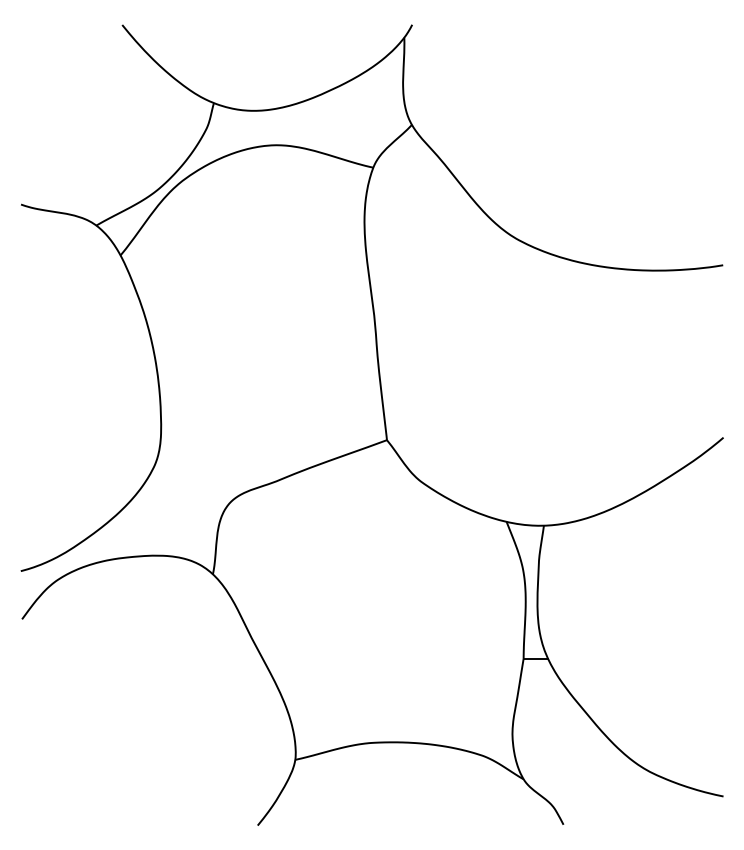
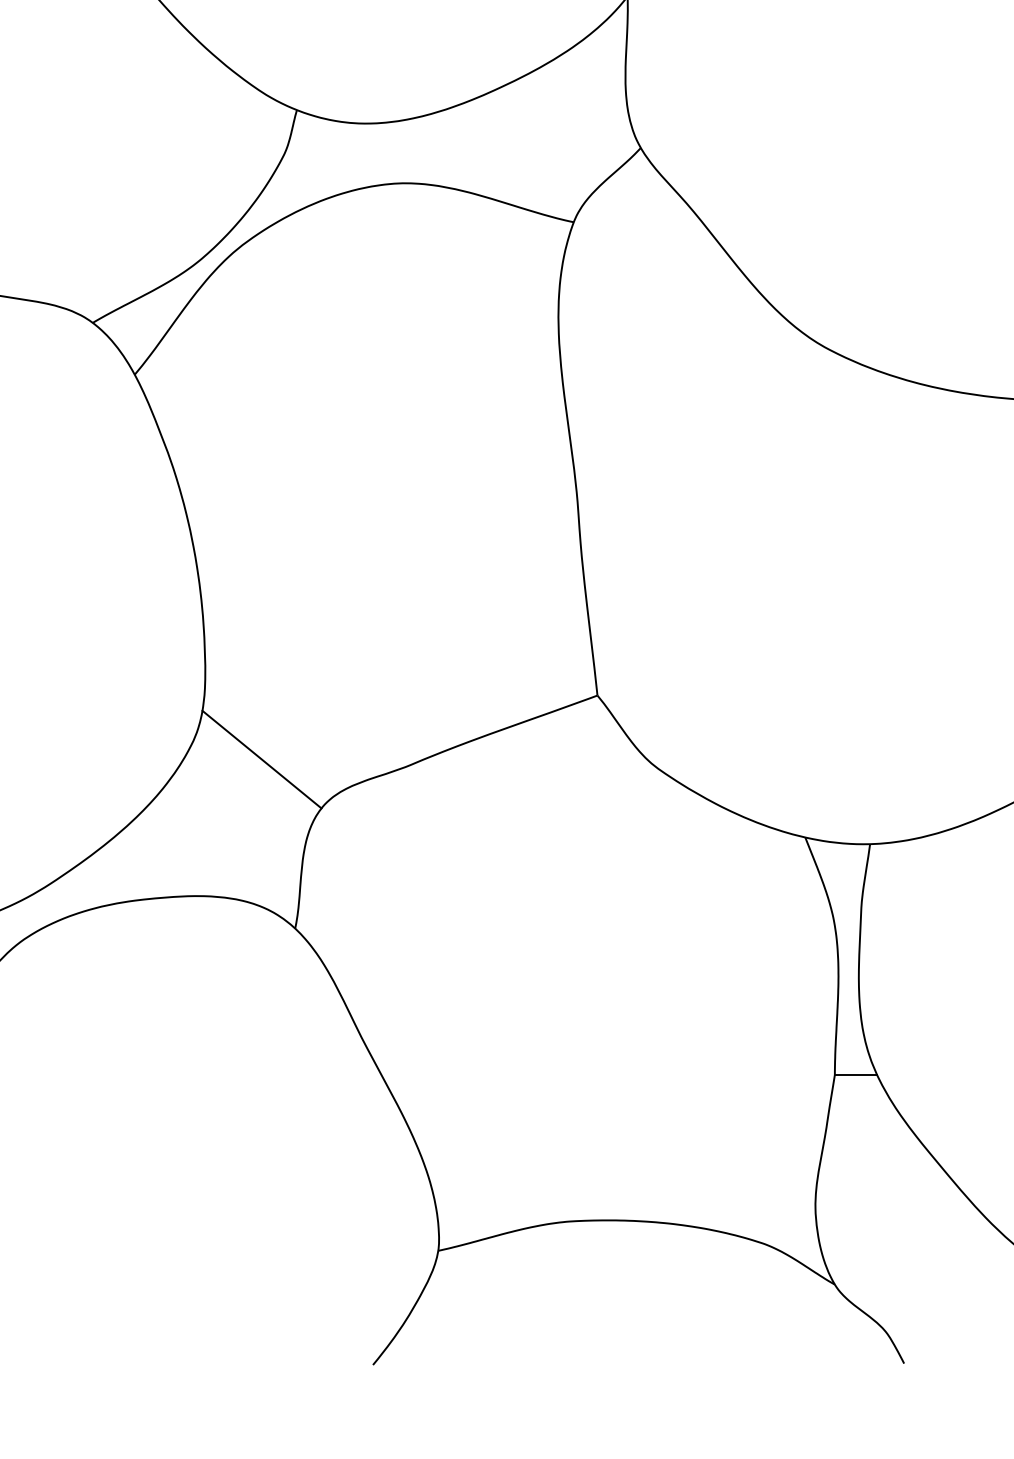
line: (193, 476) -> (261, 758), added

